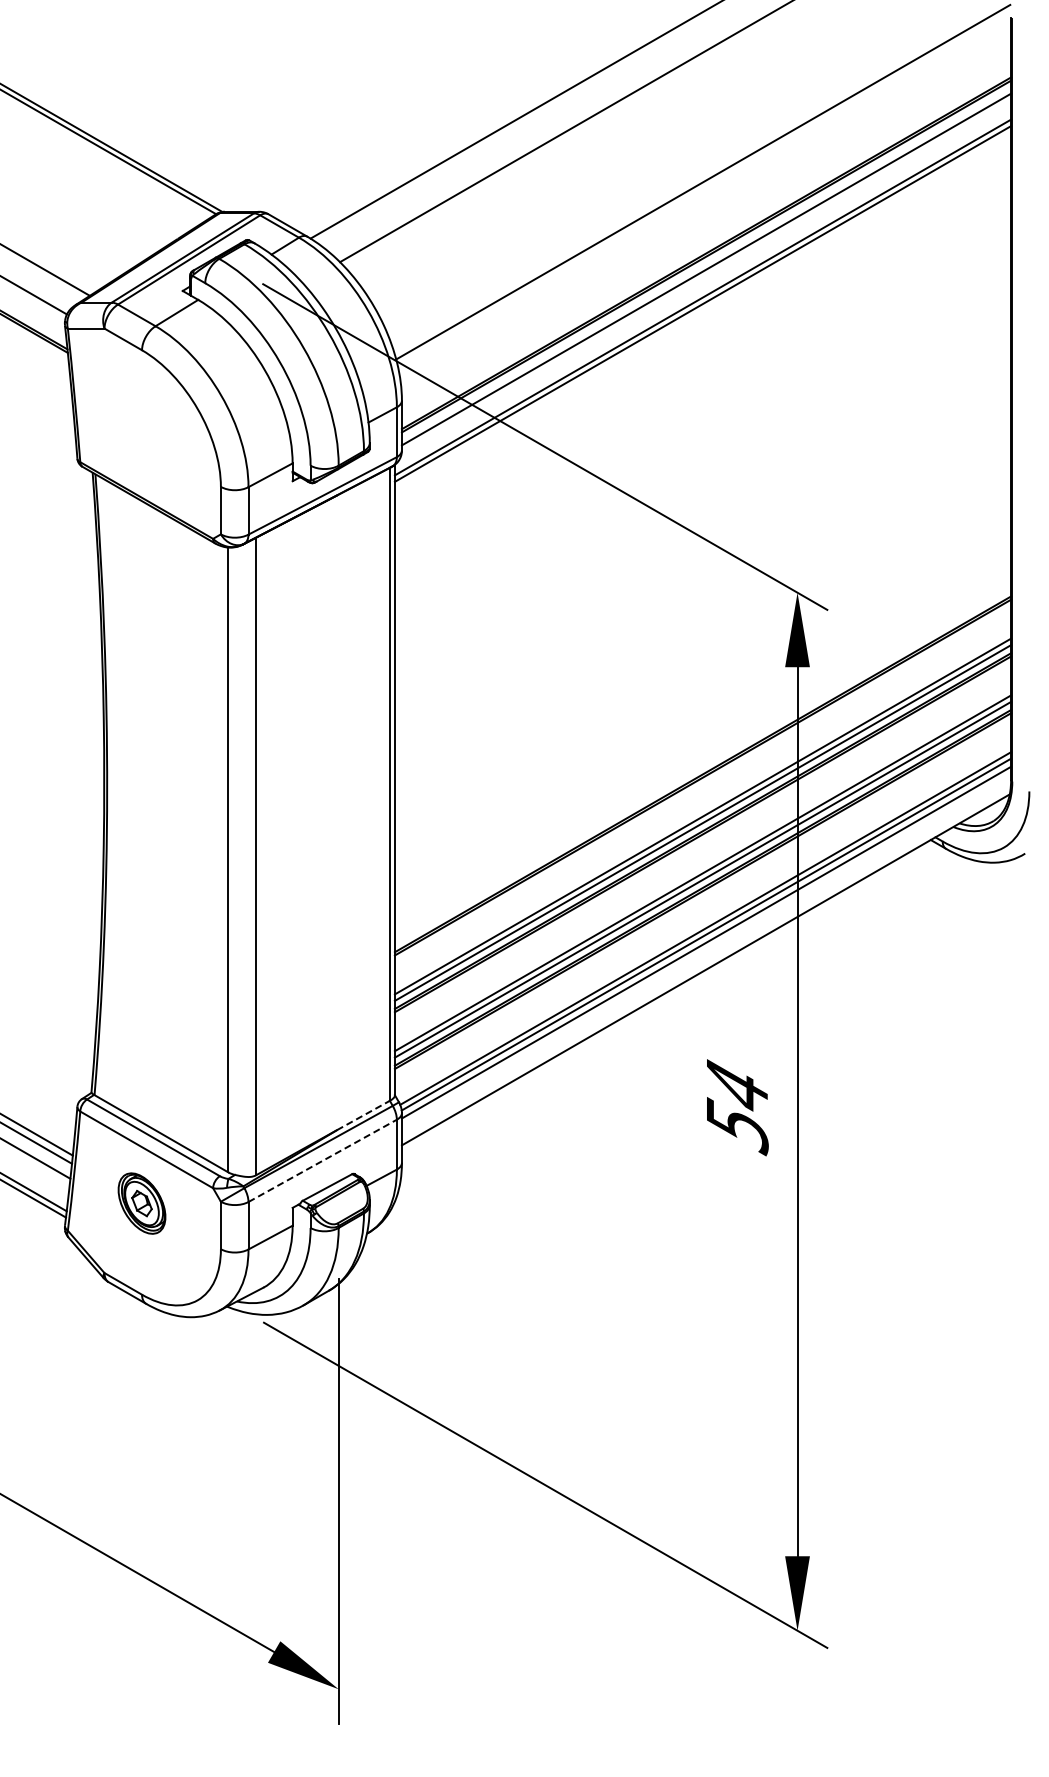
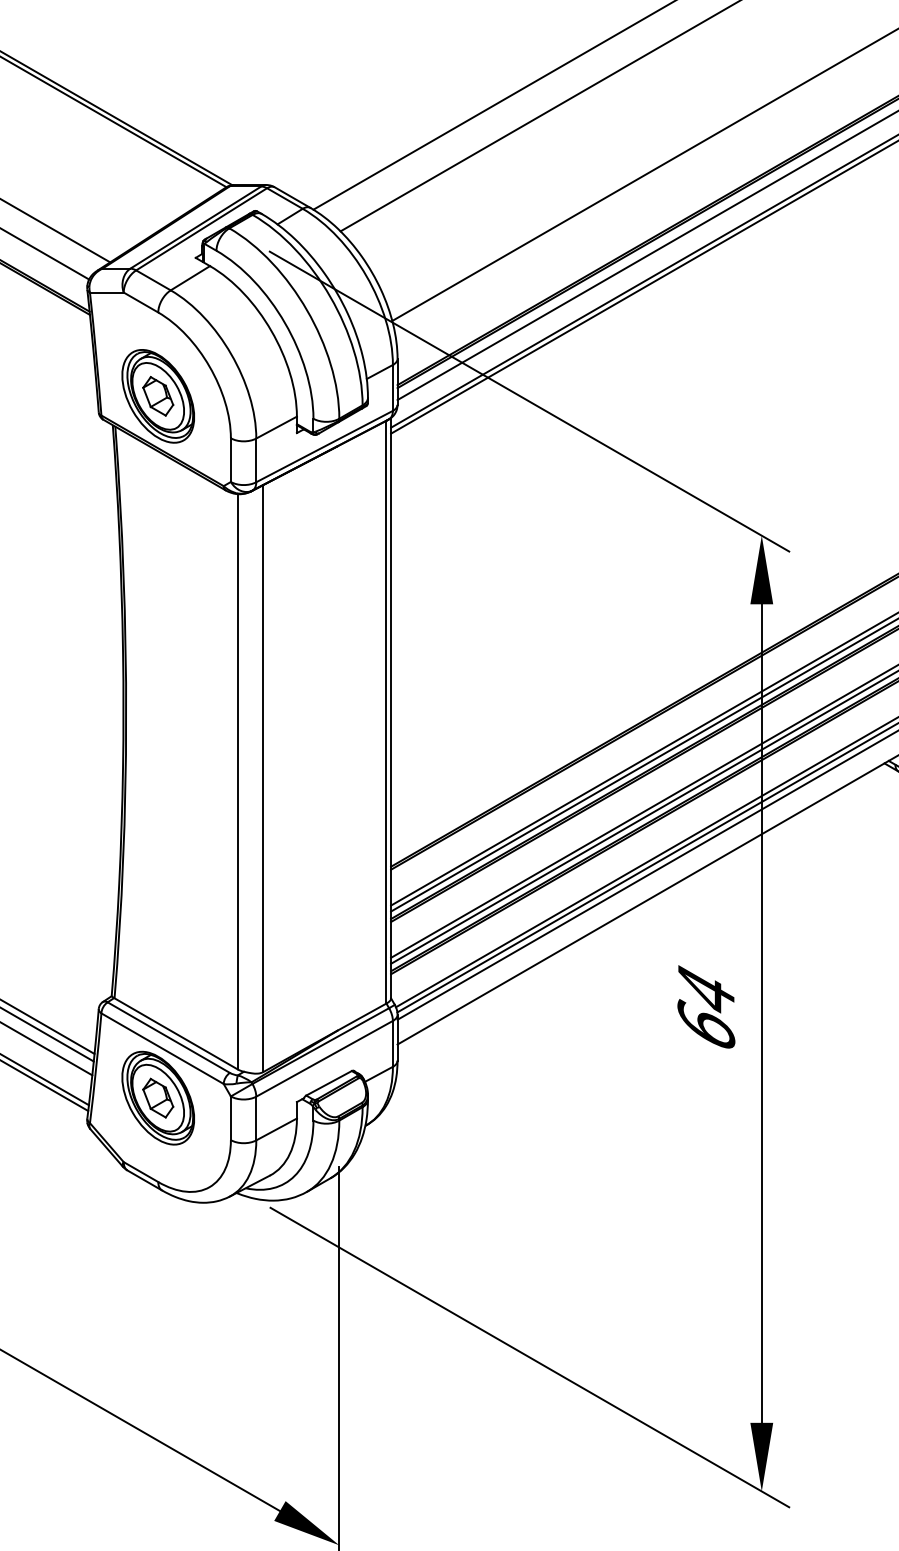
part: (141, 441) -> (157, 396), added
line: (363, 1115) -> (362, 1017), dashed -> solid
text: (736, 1125) -> (705, 1026), 54 -> 64
line: (322, 1160) -> (324, 1058), dashed -> solid
part: (141, 1203) -> (157, 1098), size x1.67

